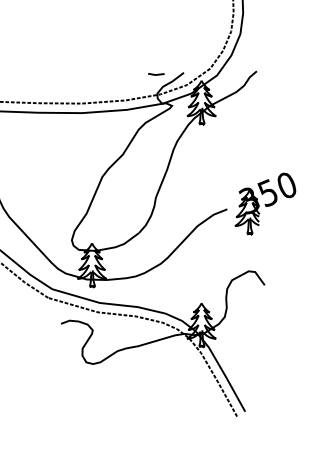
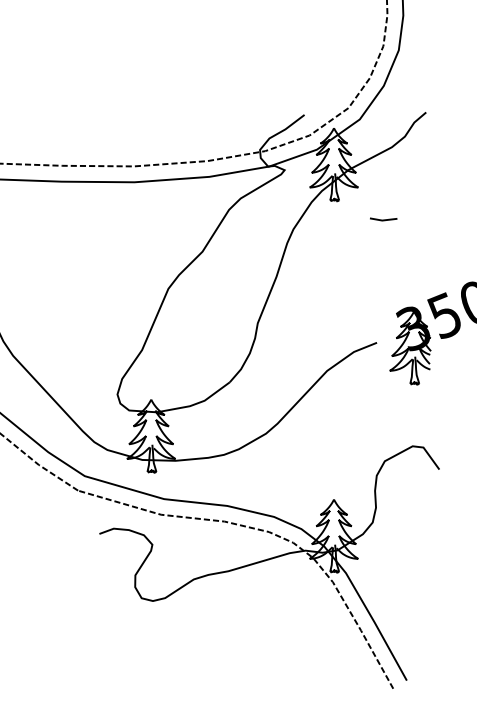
line: (156, 74) -> (383, 219), moved

